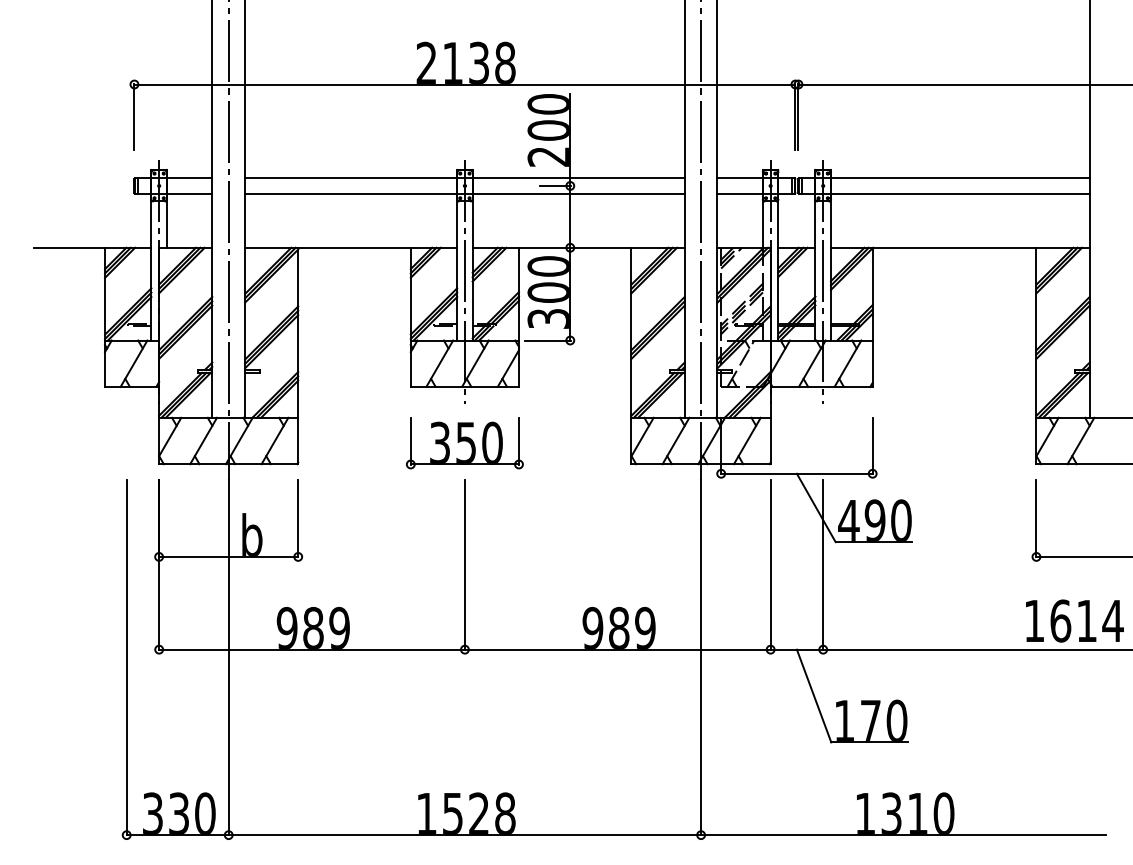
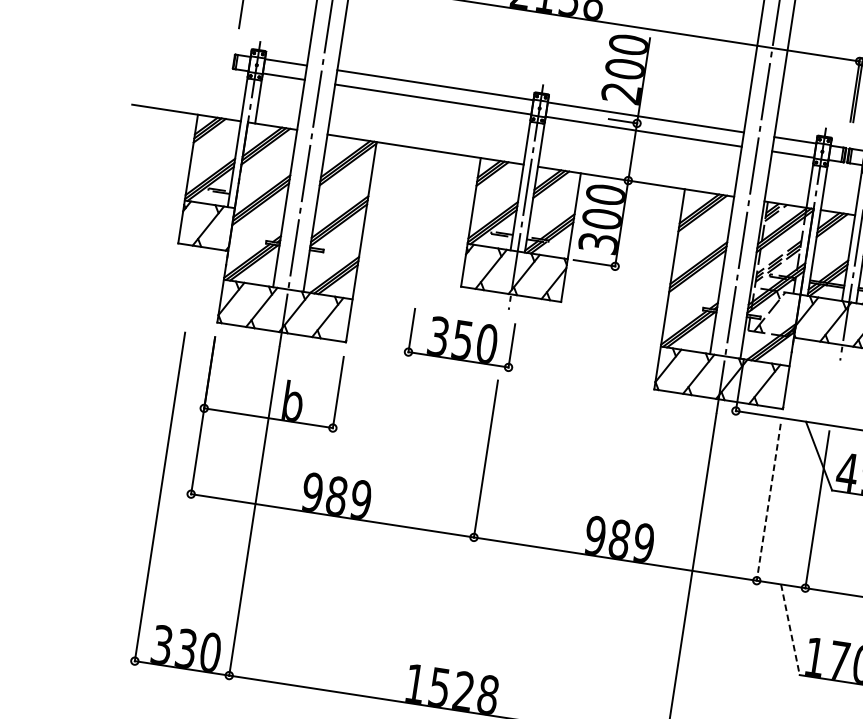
part: (464, 443) -> (461, 340), moved
line: (770, 565) -> (768, 502), solid -> dashed
line: (814, 696) -> (790, 630), solid -> dashed

